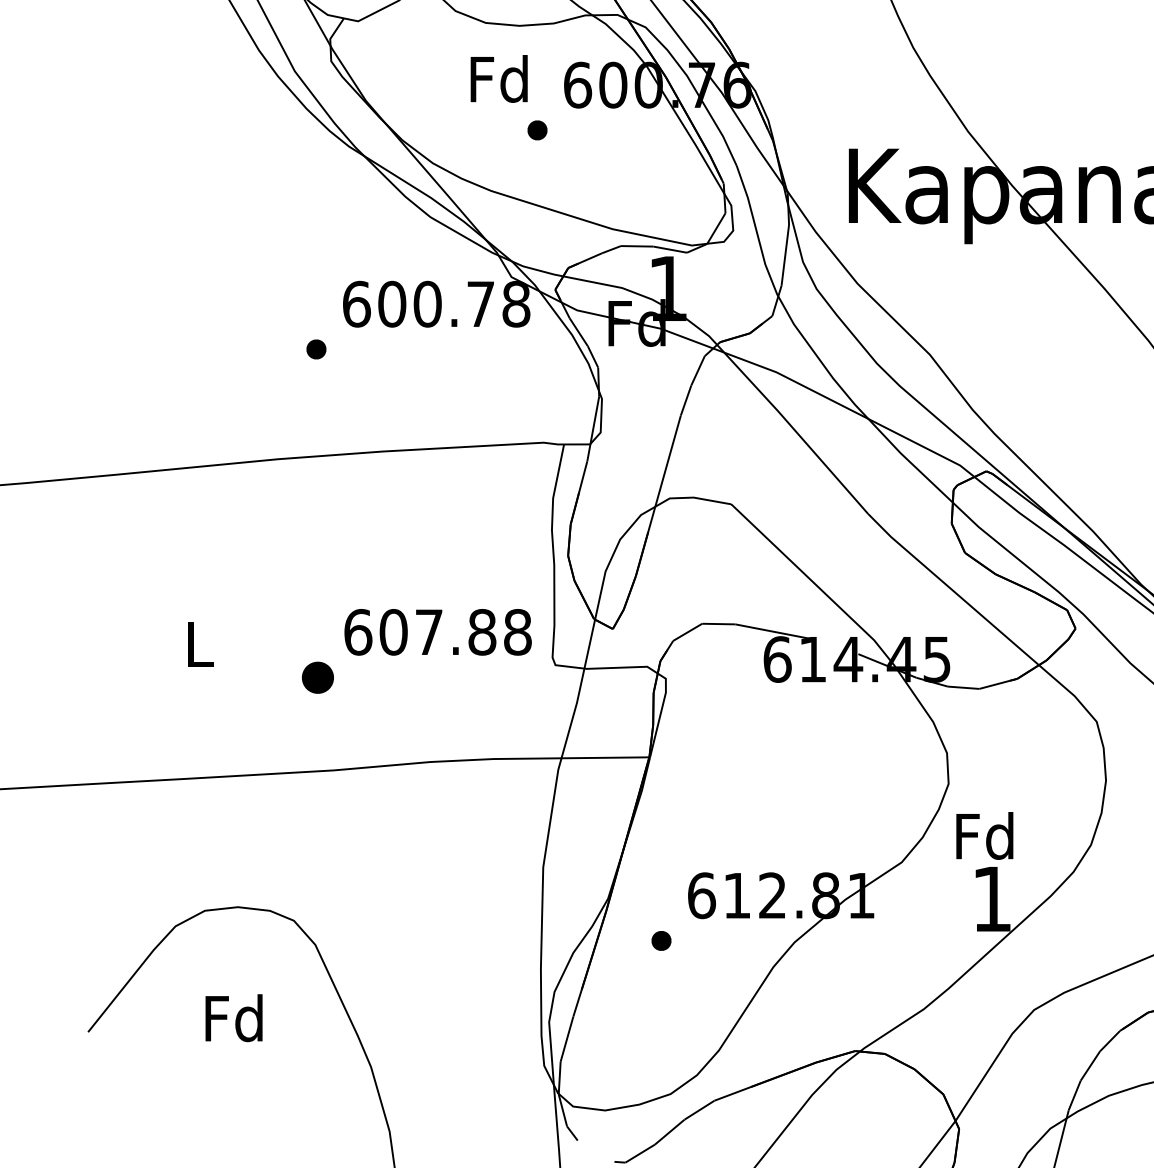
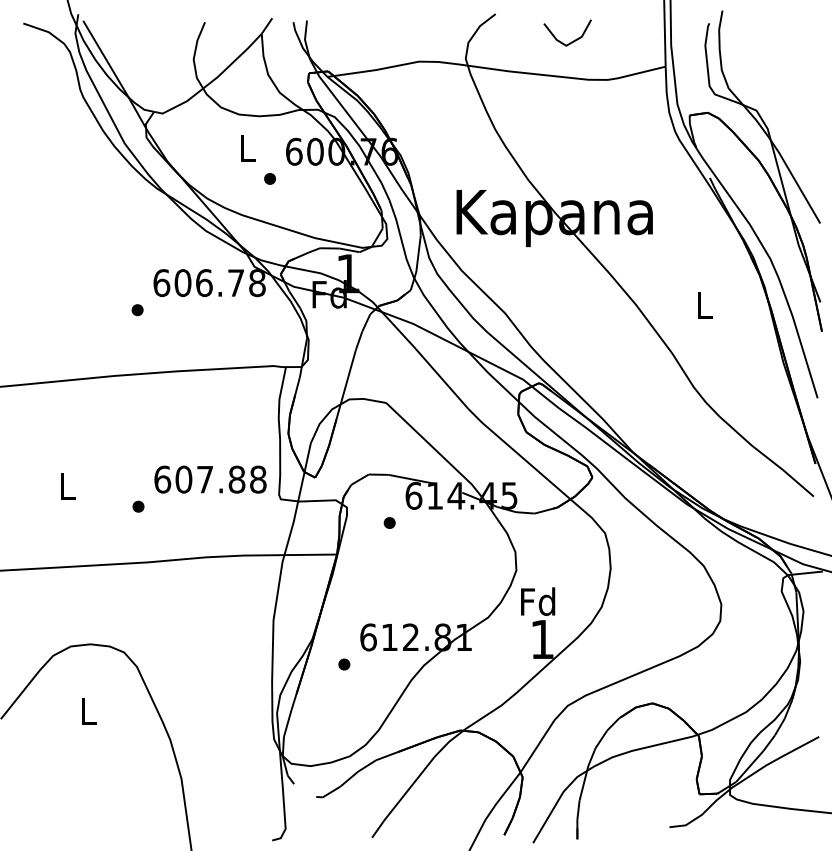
text: (499, 77) -> (247, 147), Fd -> L
text: (428, 303) -> (204, 282), 600.78 -> 606.78
part: (317, 677) -> (138, 506), size x0.62
part: (736, 703) -> (389, 522), added
text: (234, 1017) -> (88, 710), Fd -> L

